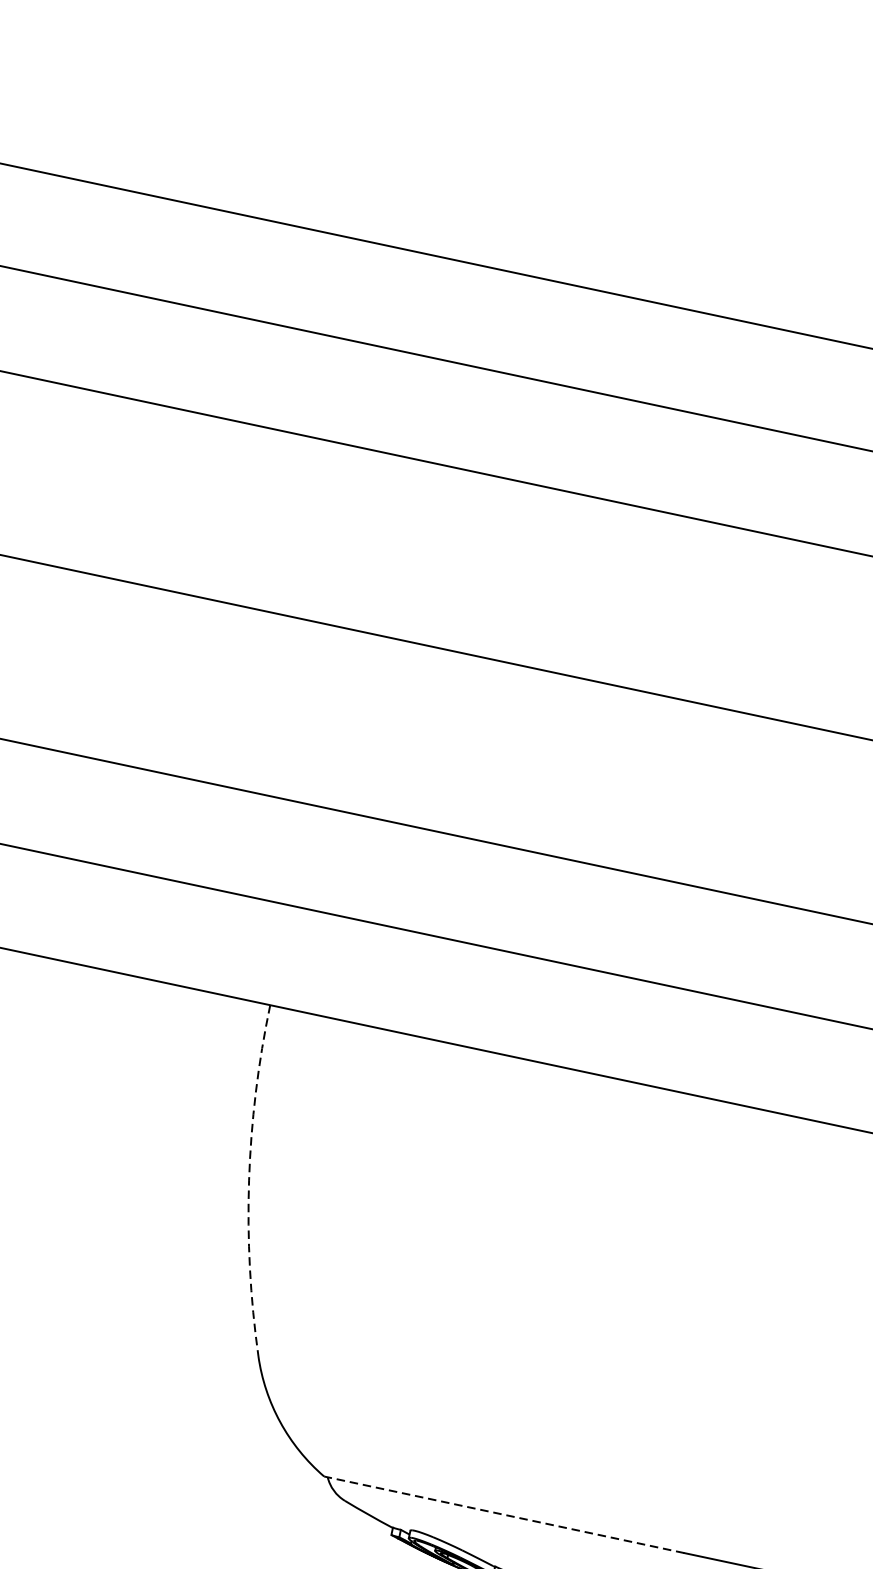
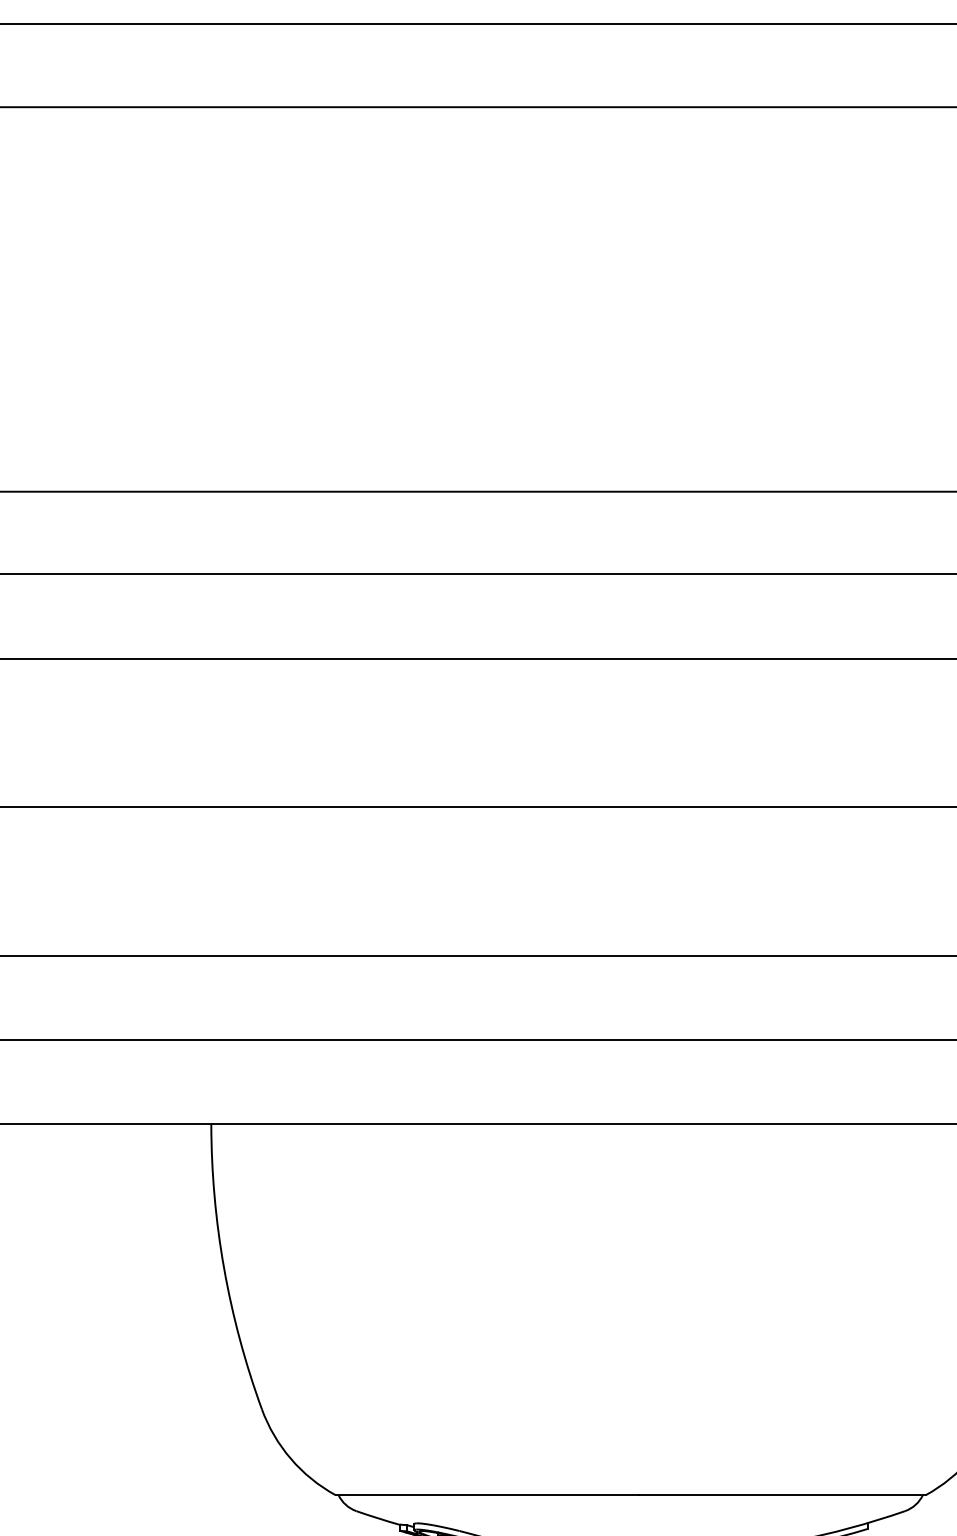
arc: (249, 1179) -> (224, 1268), dashed -> solid
line: (504, 1515) -> (487, 1495), dashed -> solid

